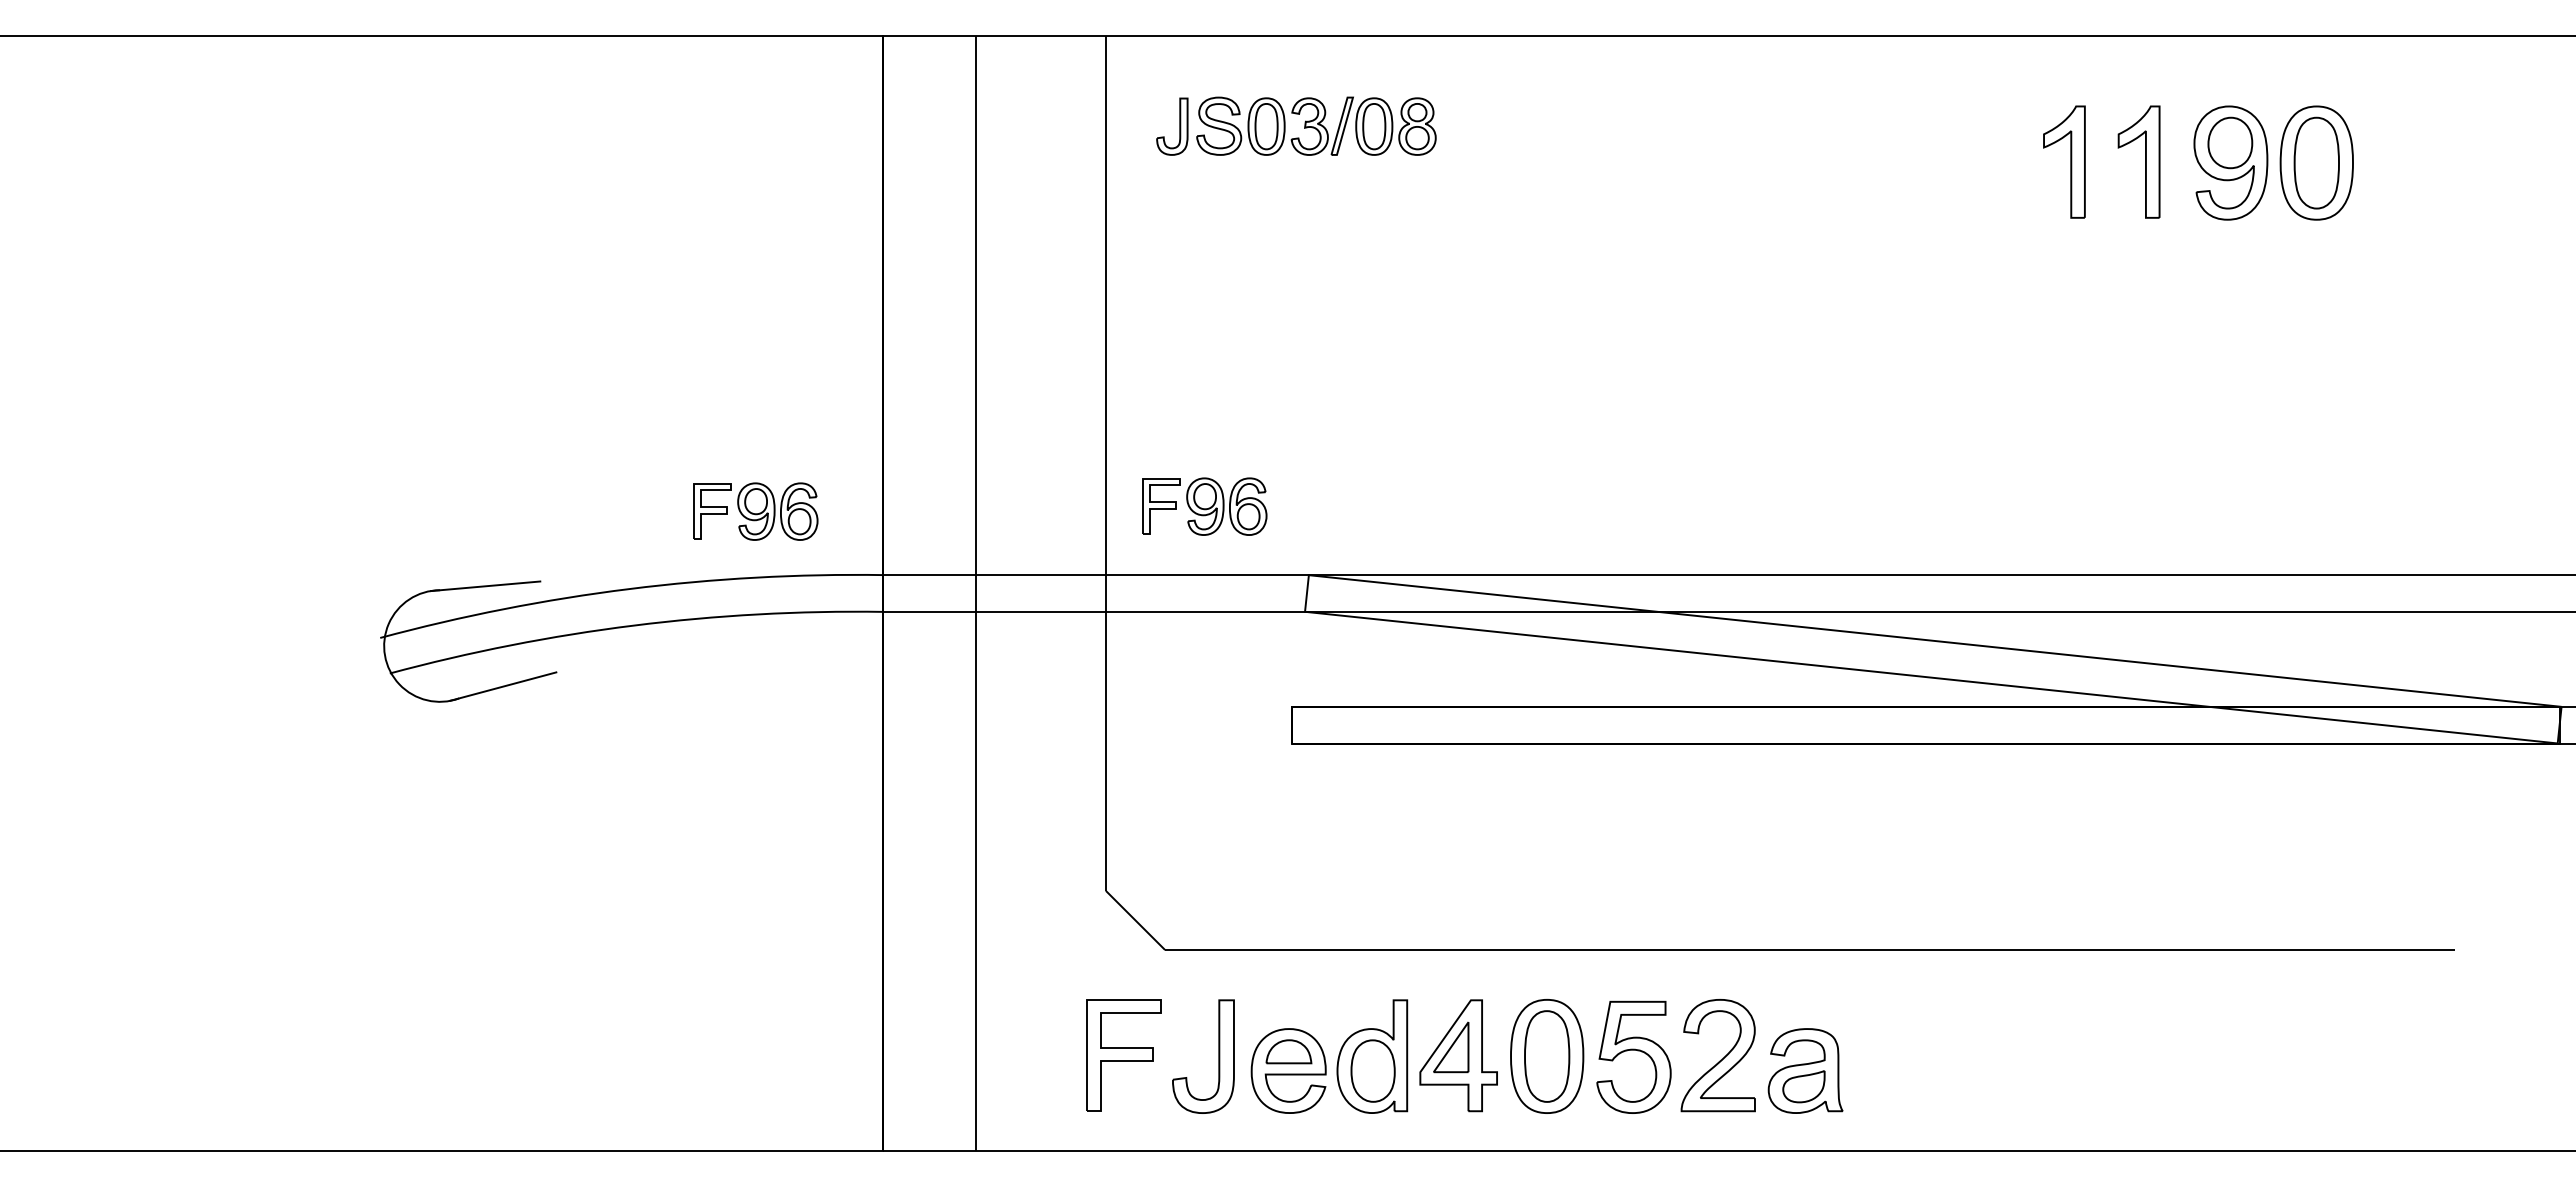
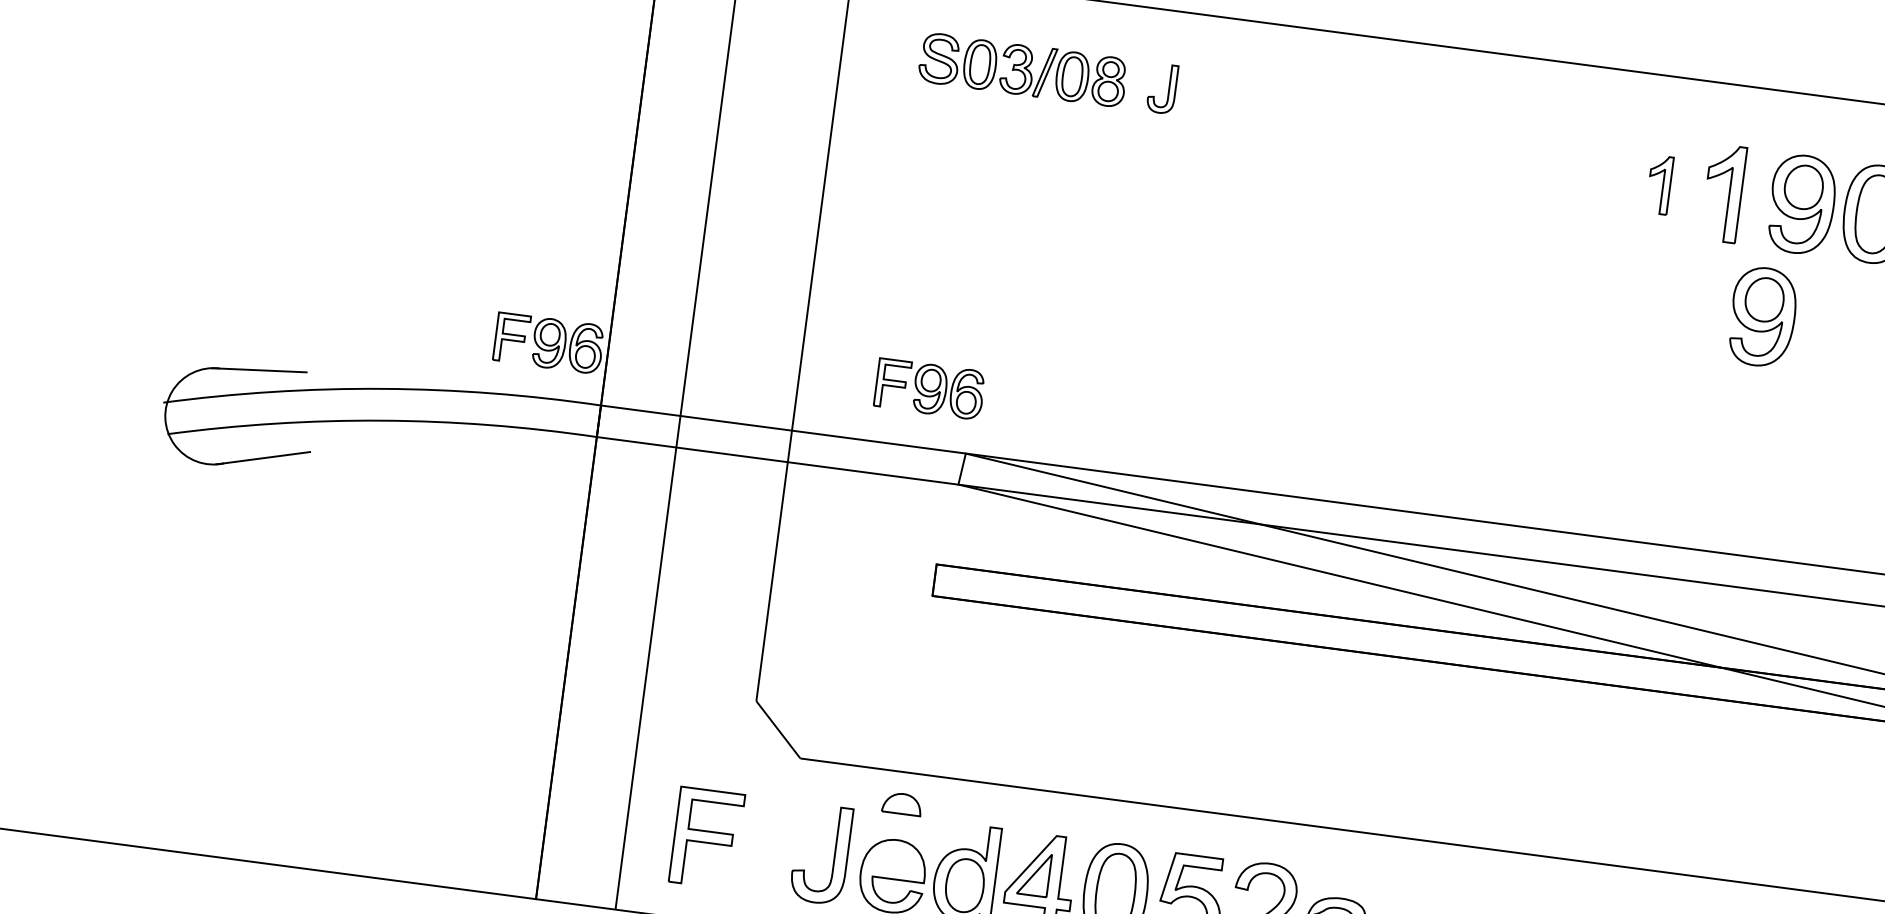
part: (1179, 126) -> (1168, 89), moved
part: (2064, 161) -> (1659, 184), size x0.6
part: (2202, 297) -> (1762, 316), added
part: (1204, 506) -> (929, 388), moved
part: (755, 511) -> (548, 343), moved
part: (1288, 1051) -> (901, 803), moved
part: (1123, 1055) -> (706, 838), moved

